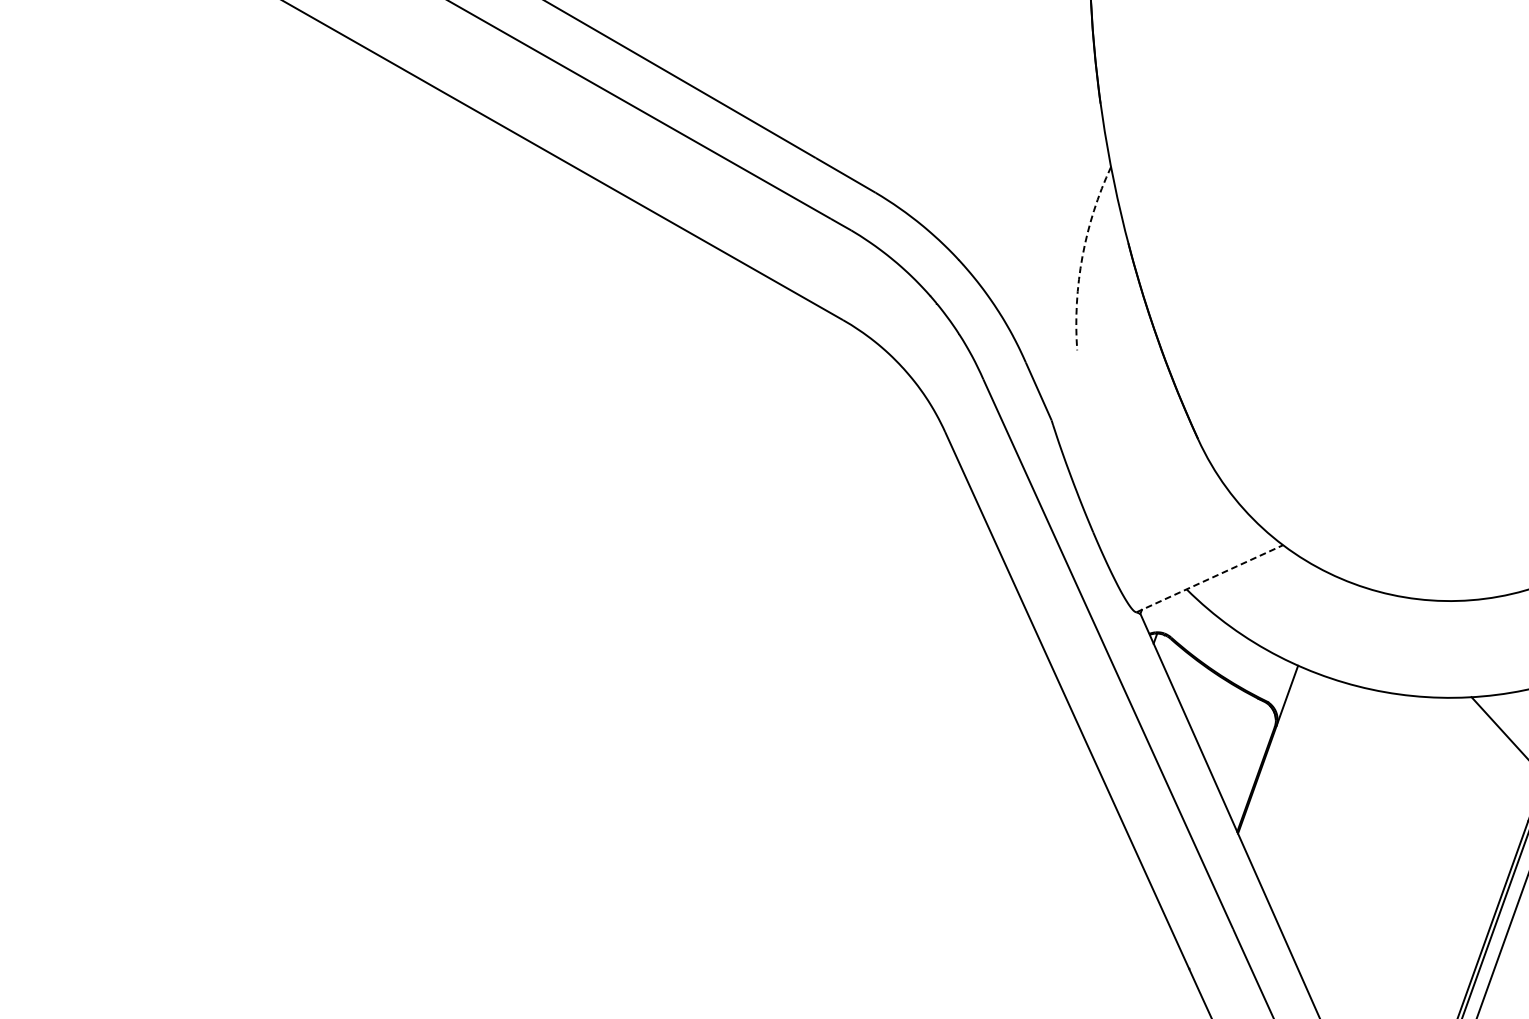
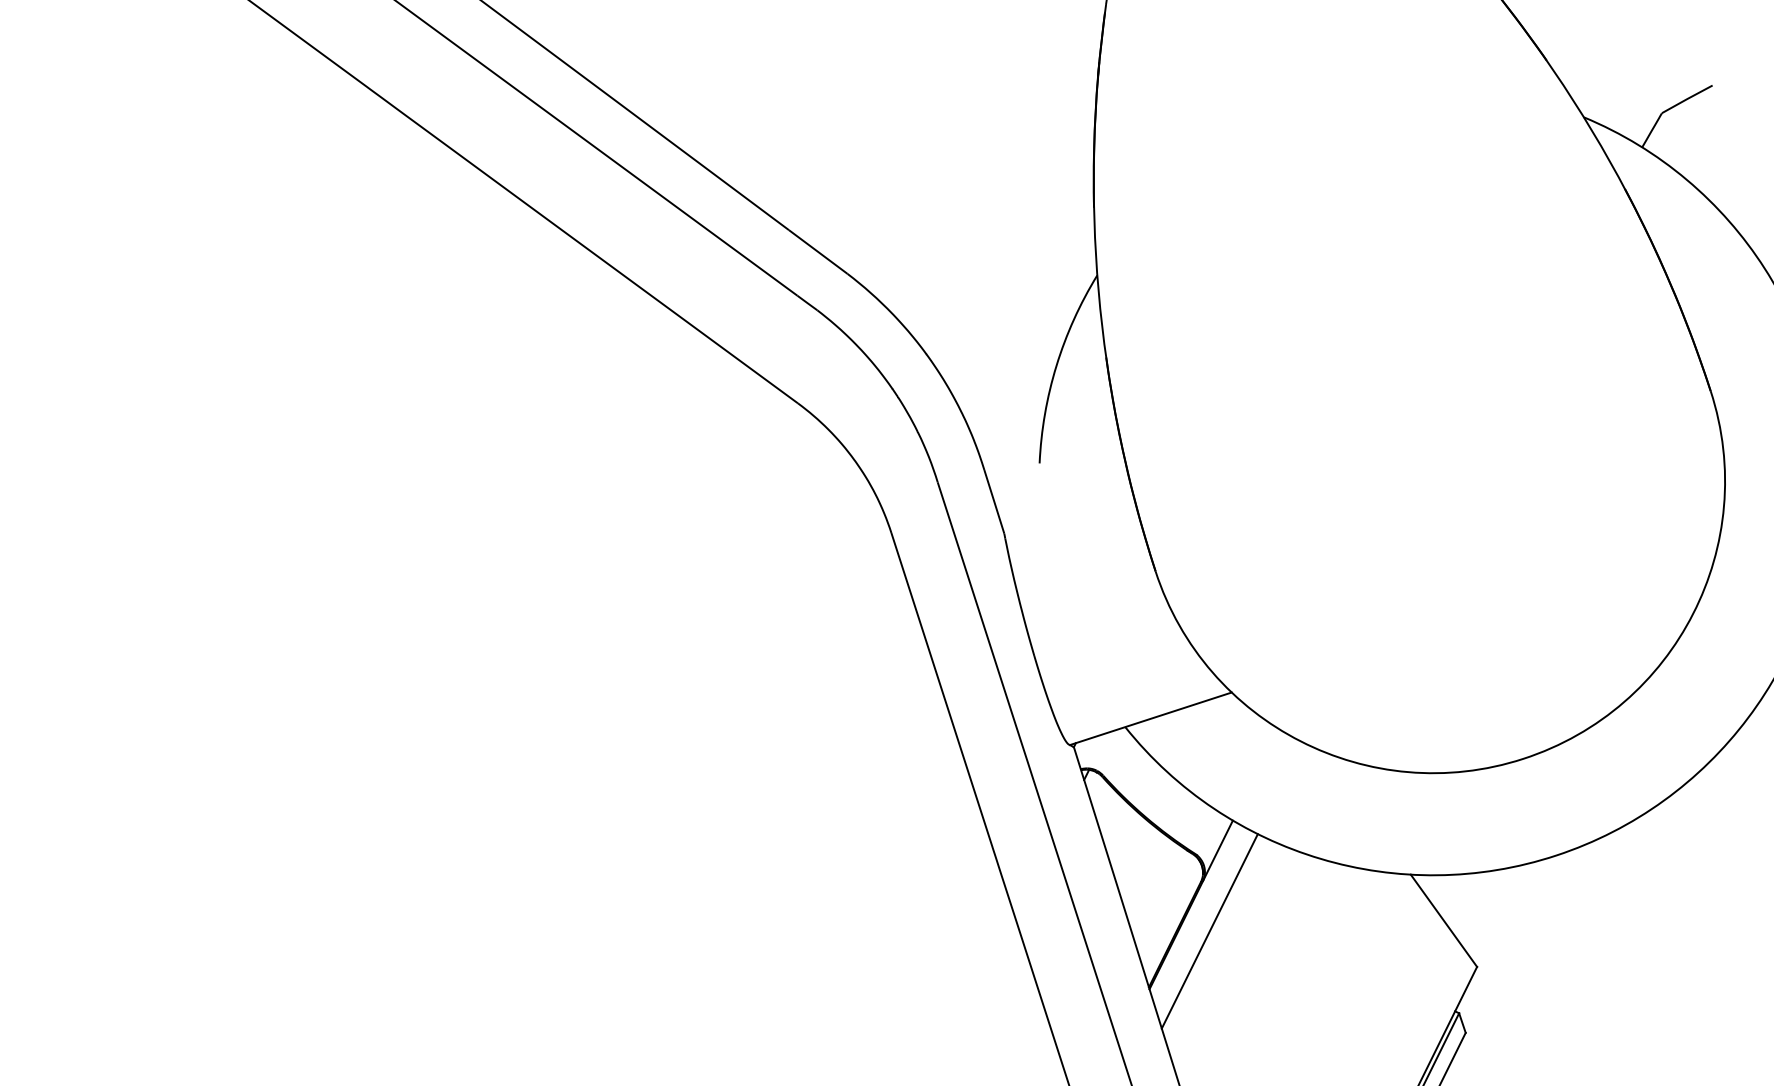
arc: (1082, 256) -> (1056, 365), dashed -> solid
line: (1210, 578) -> (1151, 718), dashed -> solid
line: (1288, 772) -> (1209, 931), added

